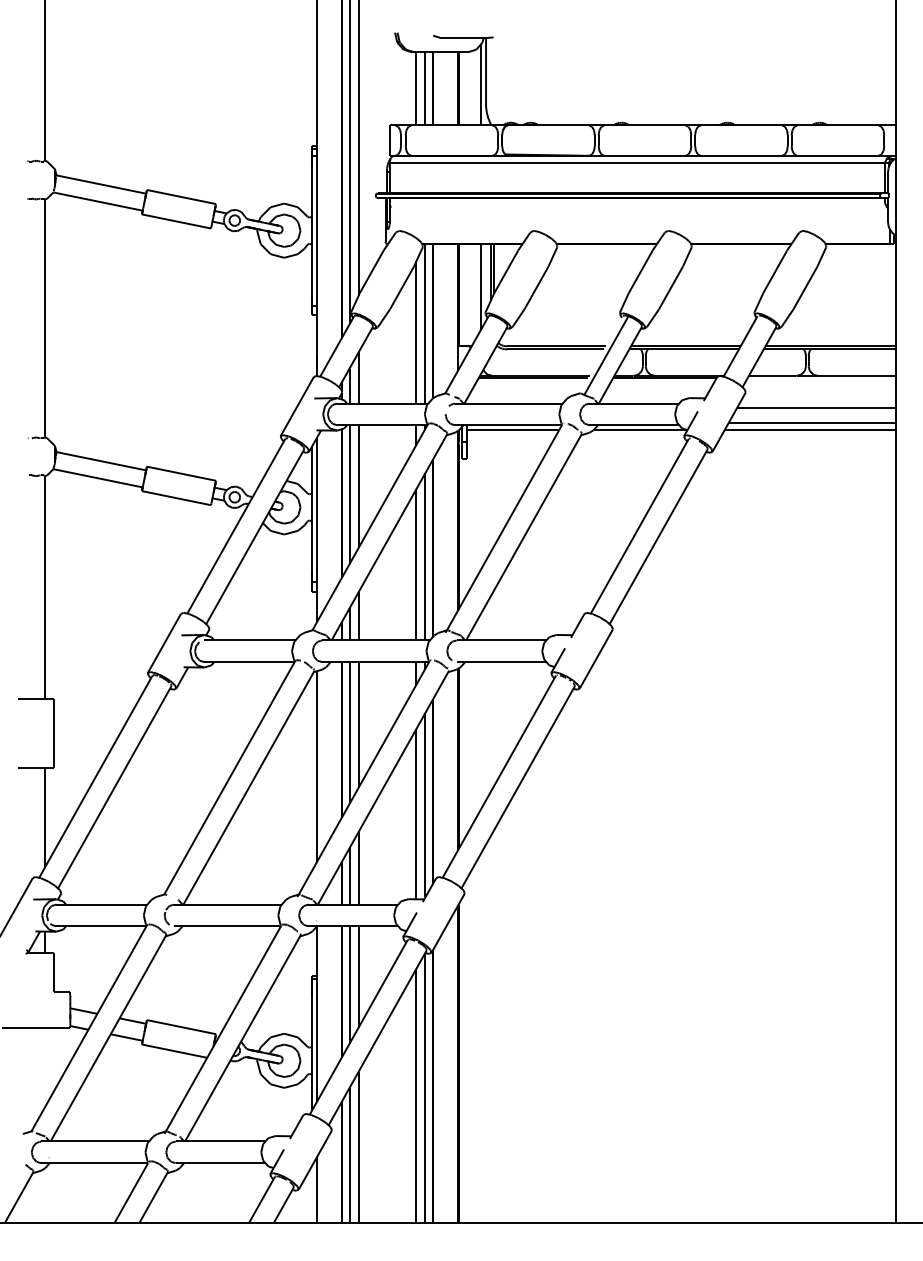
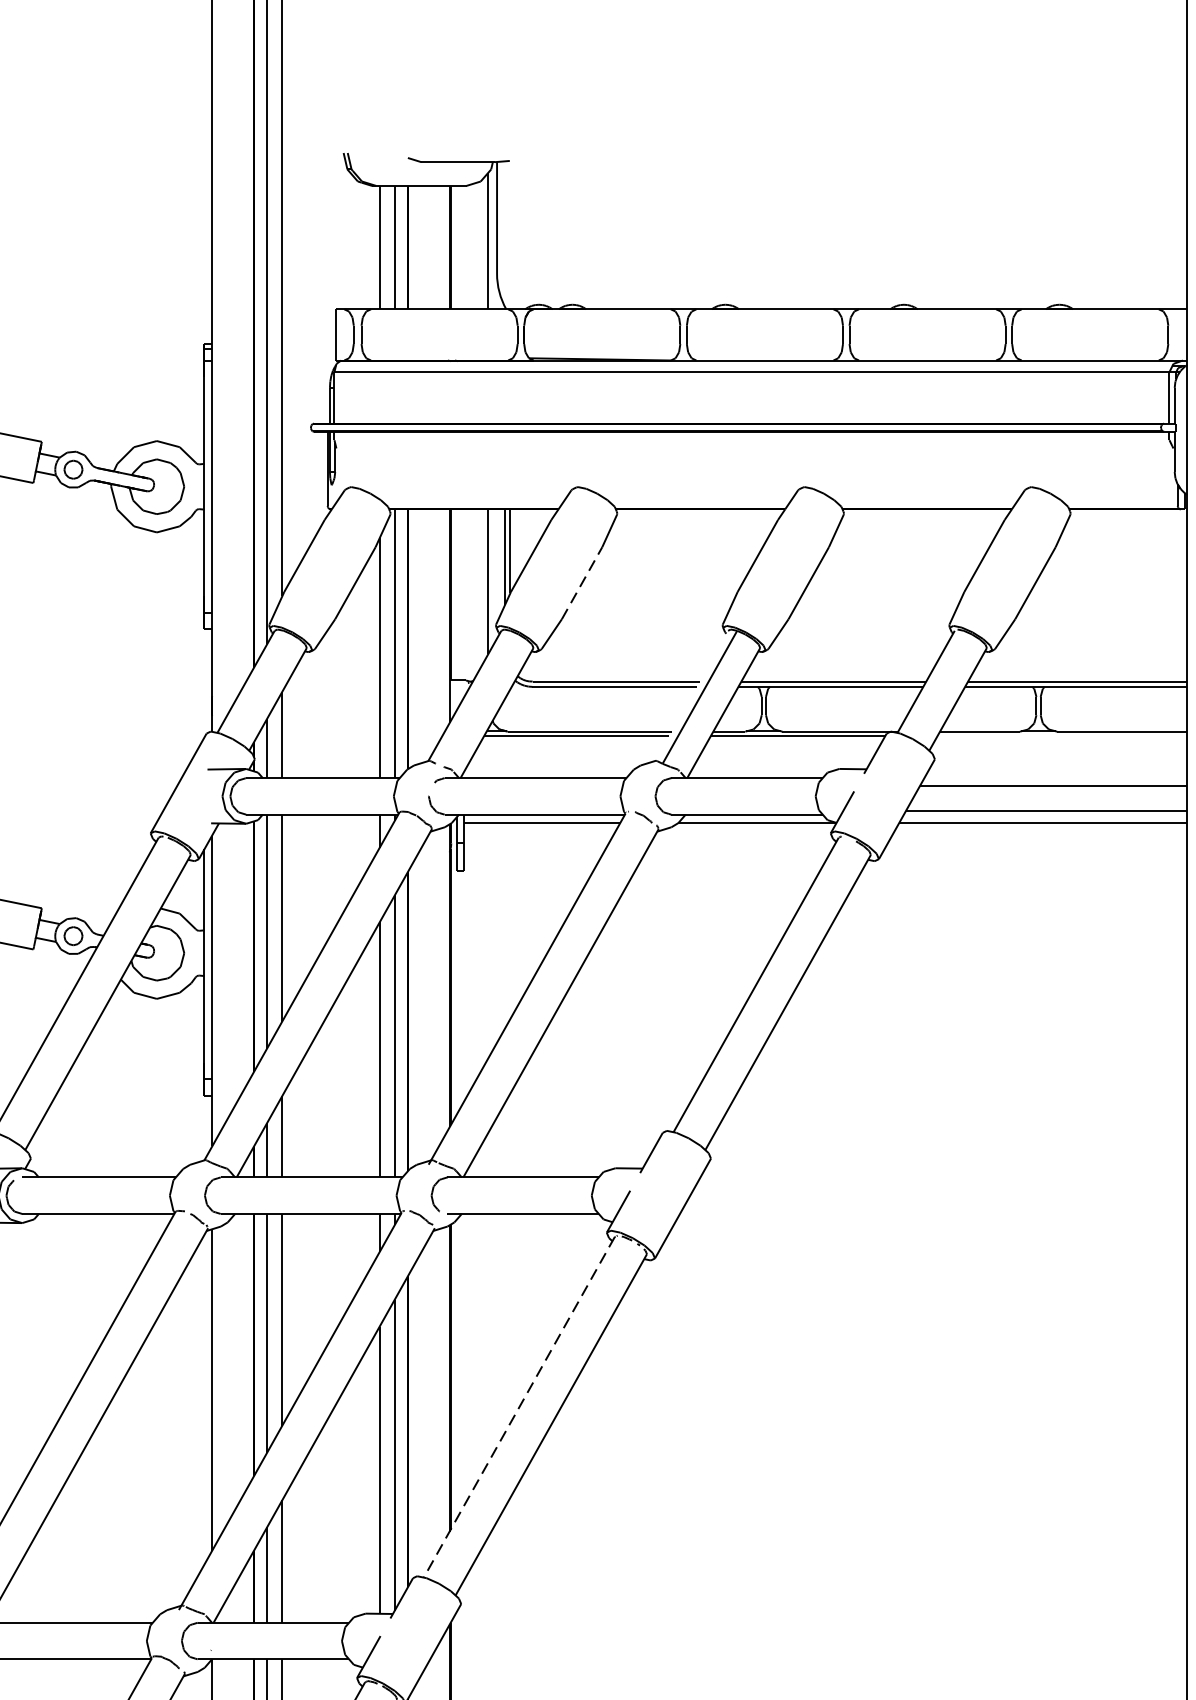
line: (536, 287) -> (582, 582), solid -> dashed
line: (499, 776) -> (519, 1406), solid -> dashed

